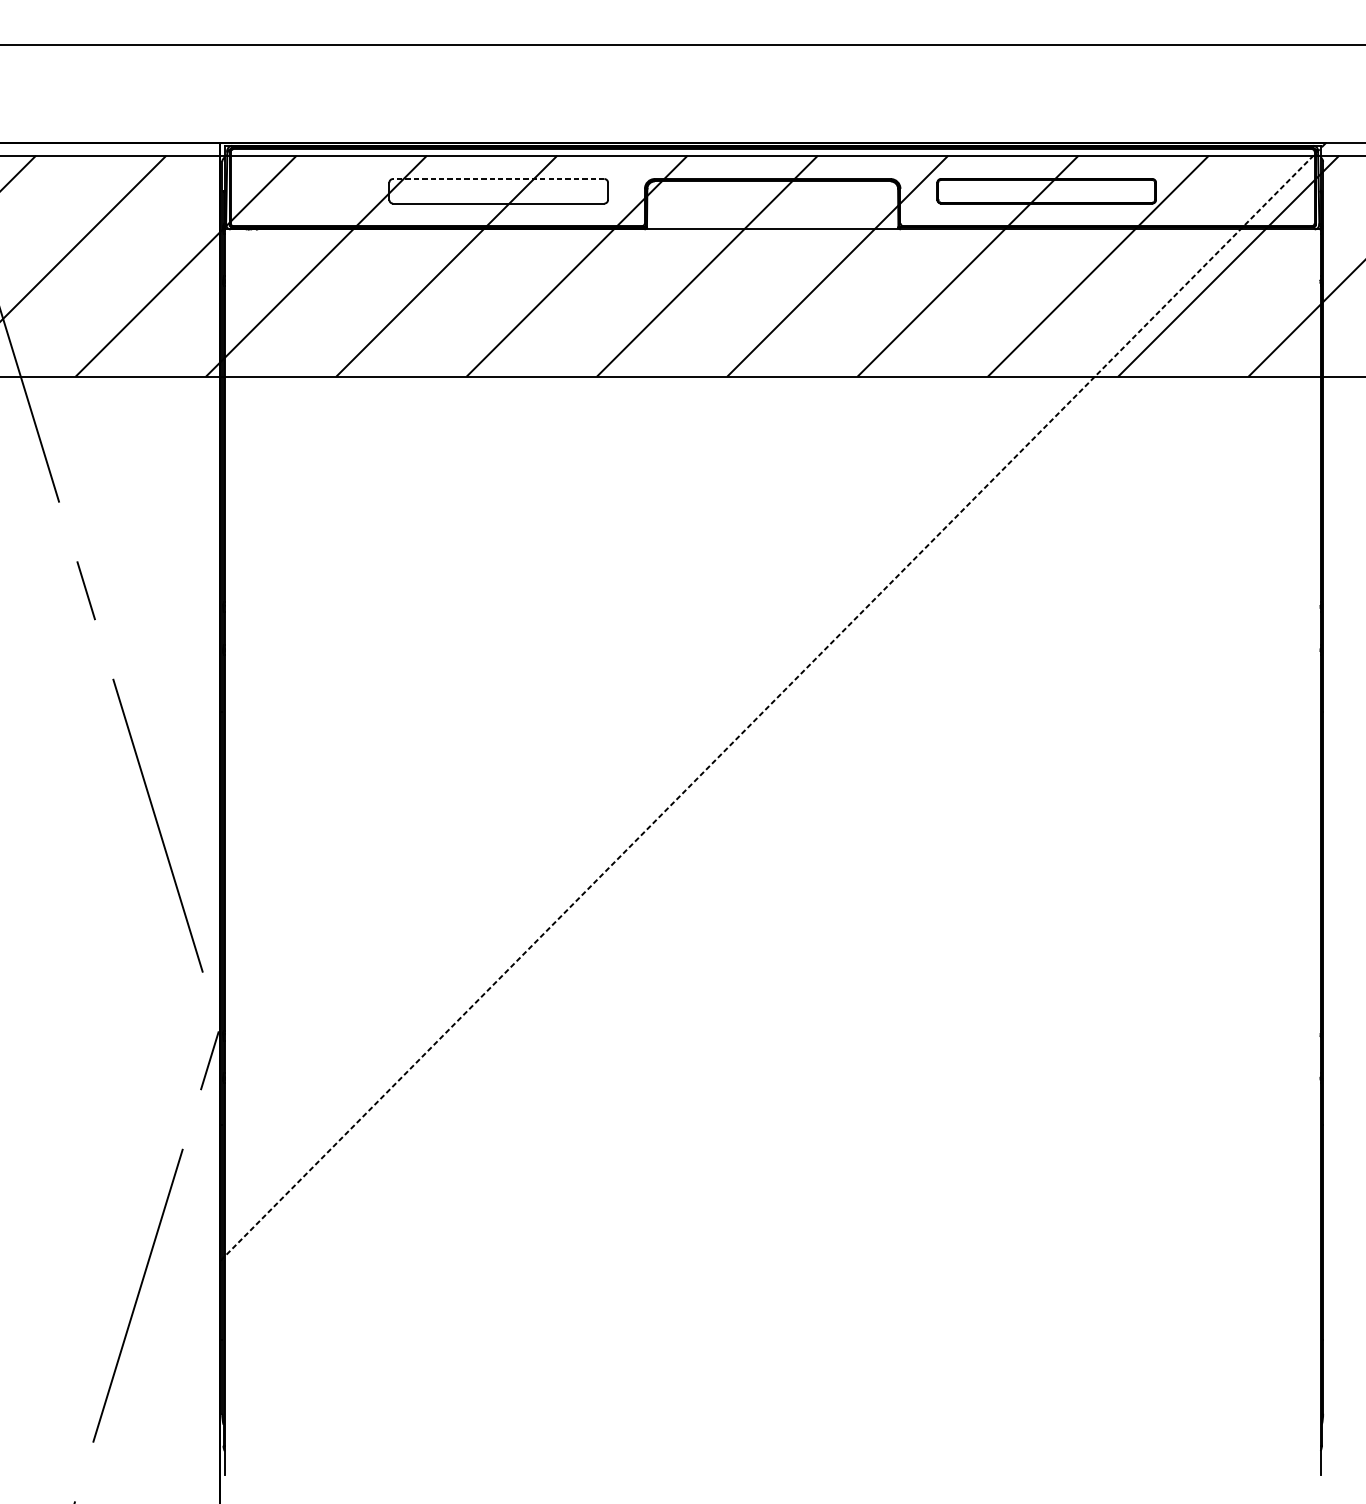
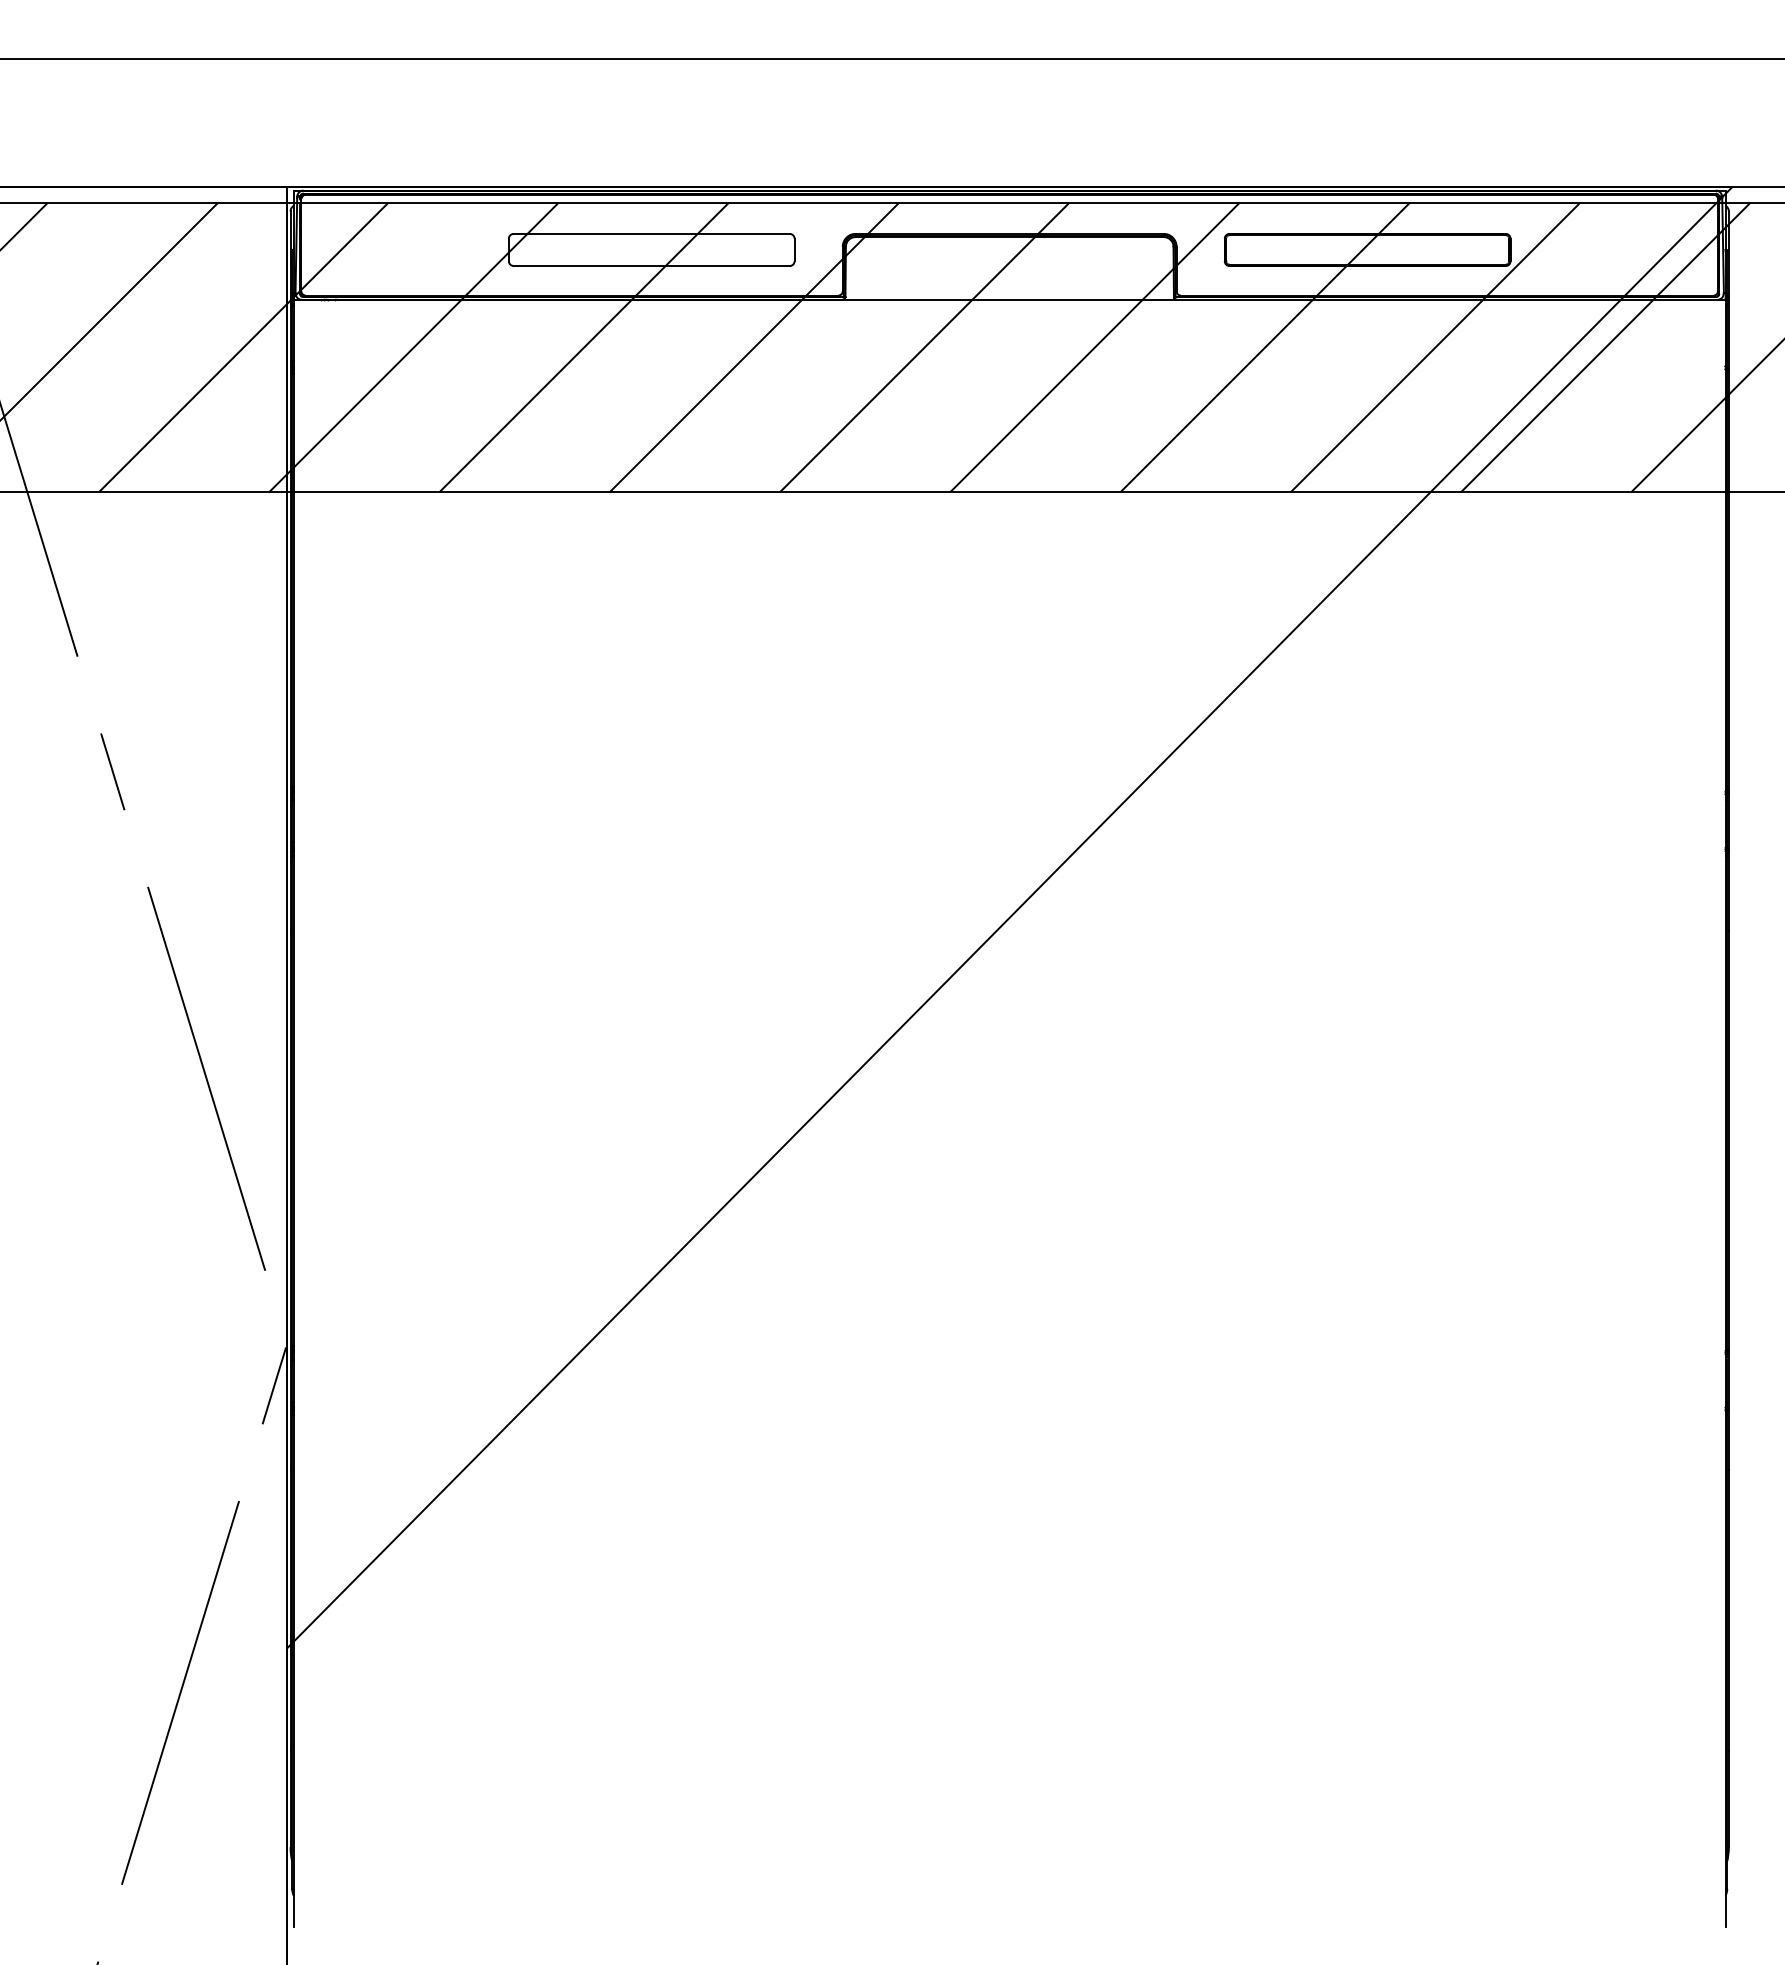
line: (498, 178) -> (651, 233), dashed -> solid
line: (772, 703) -> (1009, 918), dashed -> solid

